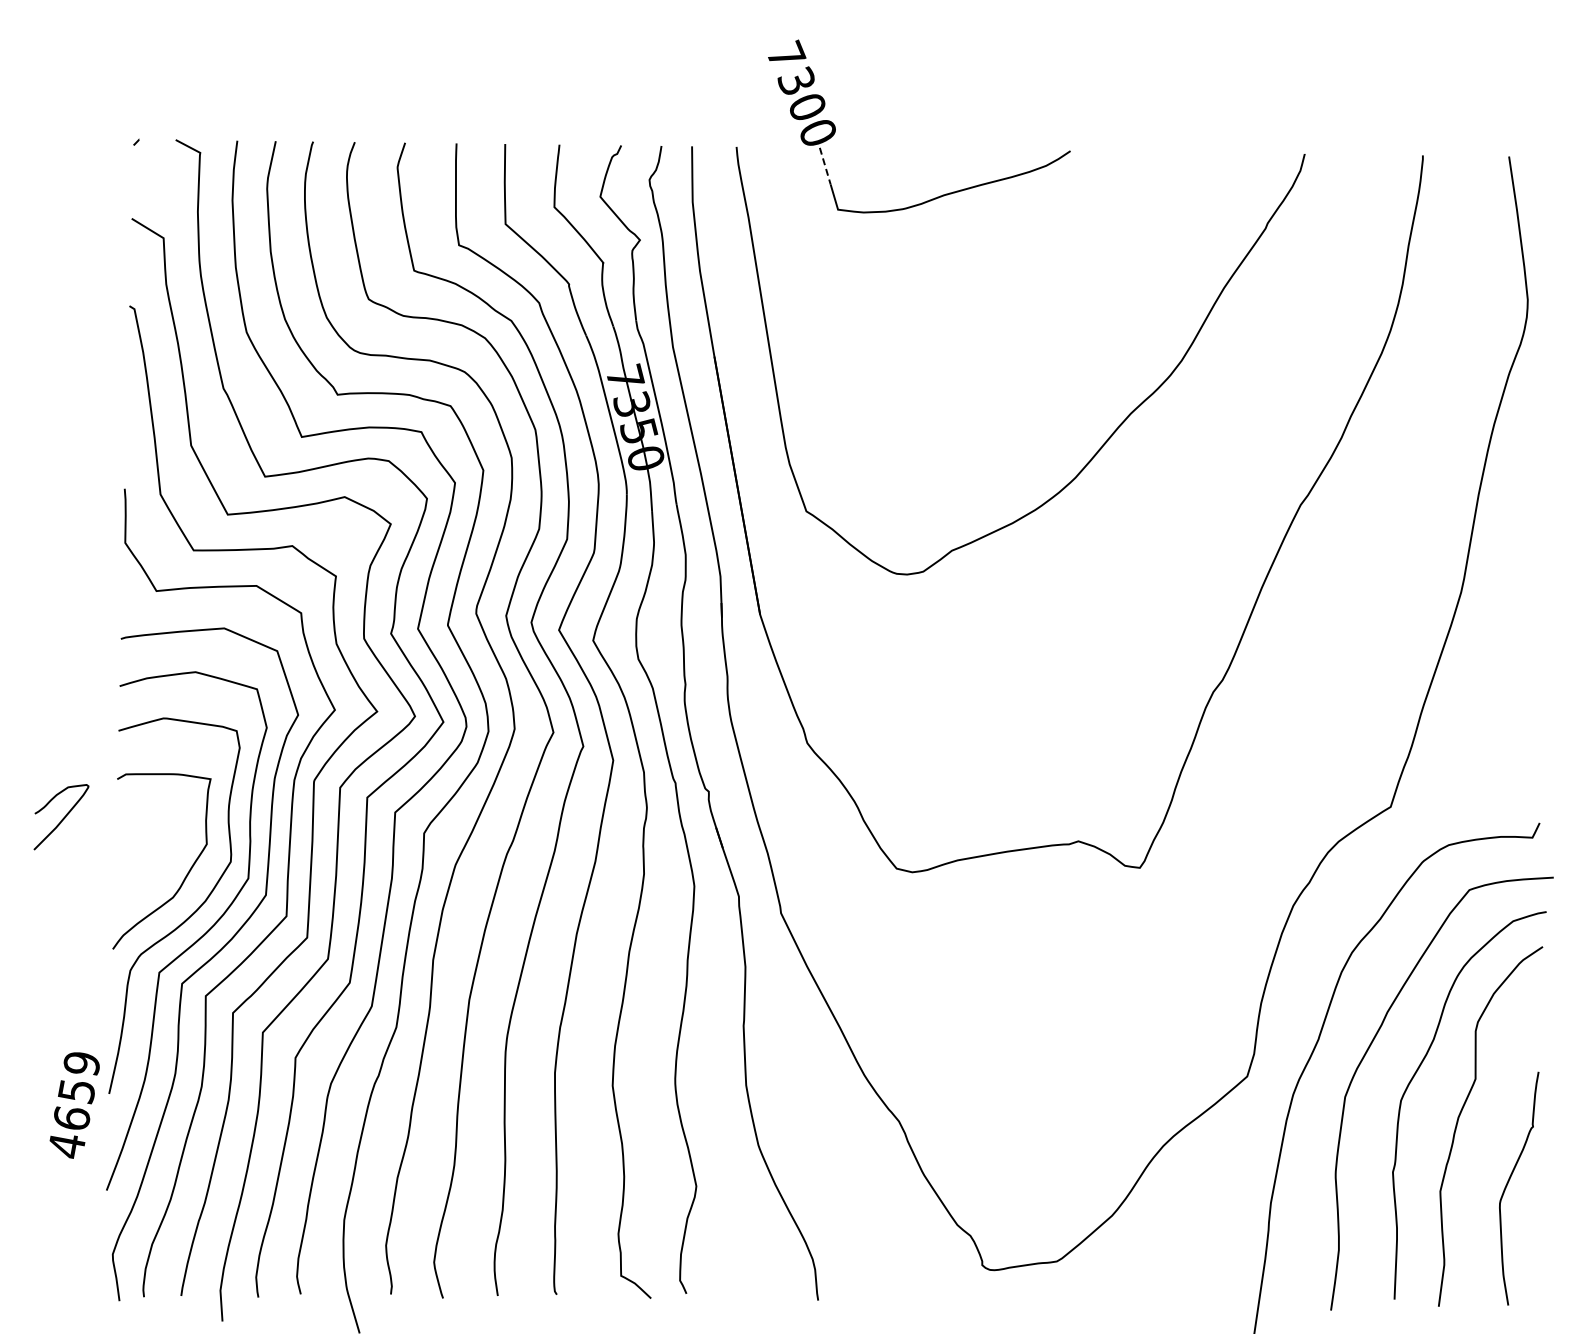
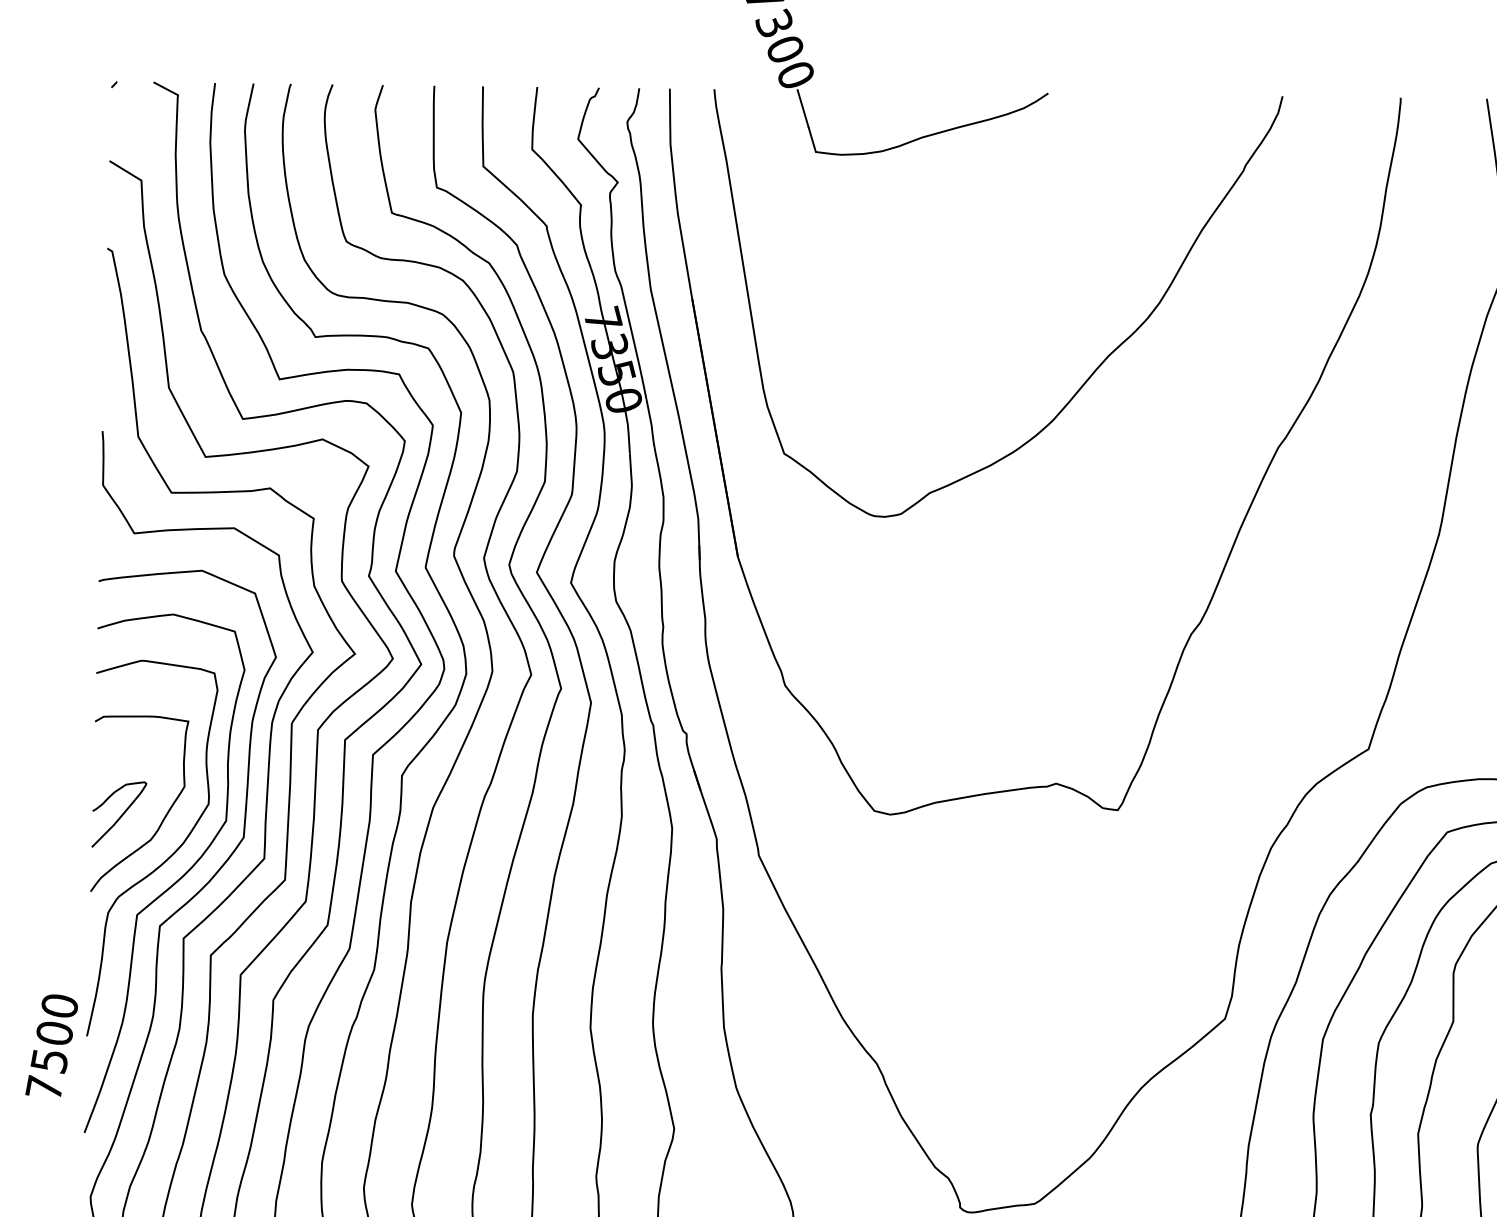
line: (825, 166) -> (803, 108), dashed -> solid
curve: (62, 818) -> (120, 815), moved
text: (73, 1105) -> (51, 1047), 4659 -> 7500

